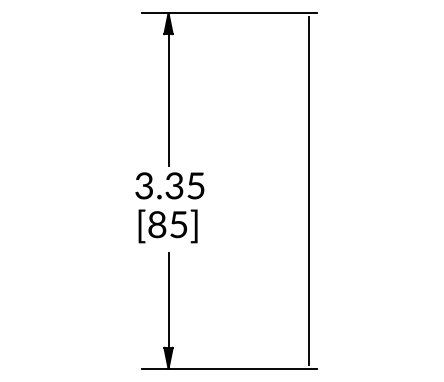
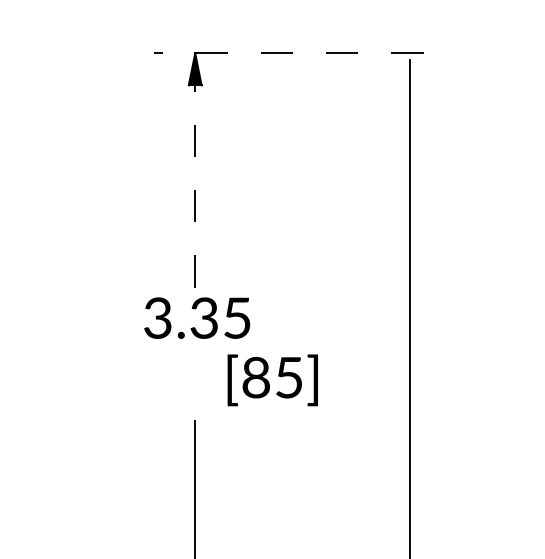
line: (229, 13) -> (288, 53), solid -> dashed
line: (168, 100) -> (195, 187), solid -> dashed
text: (167, 226) -> (271, 380), moved

